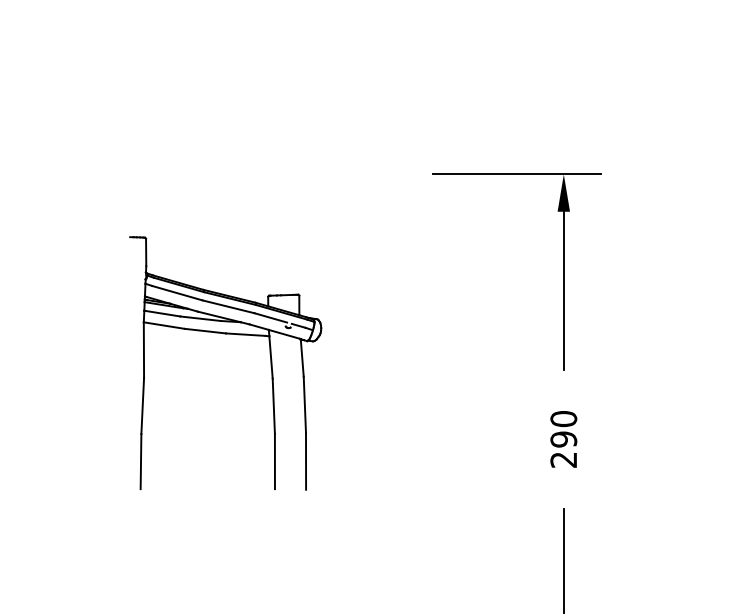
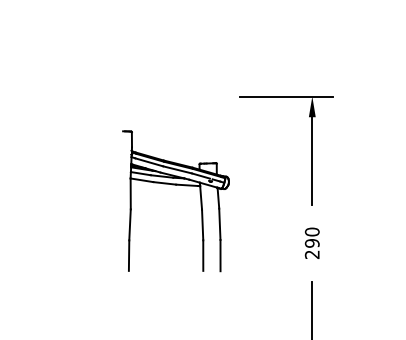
part: (224, 334) -> (175, 185), moved

